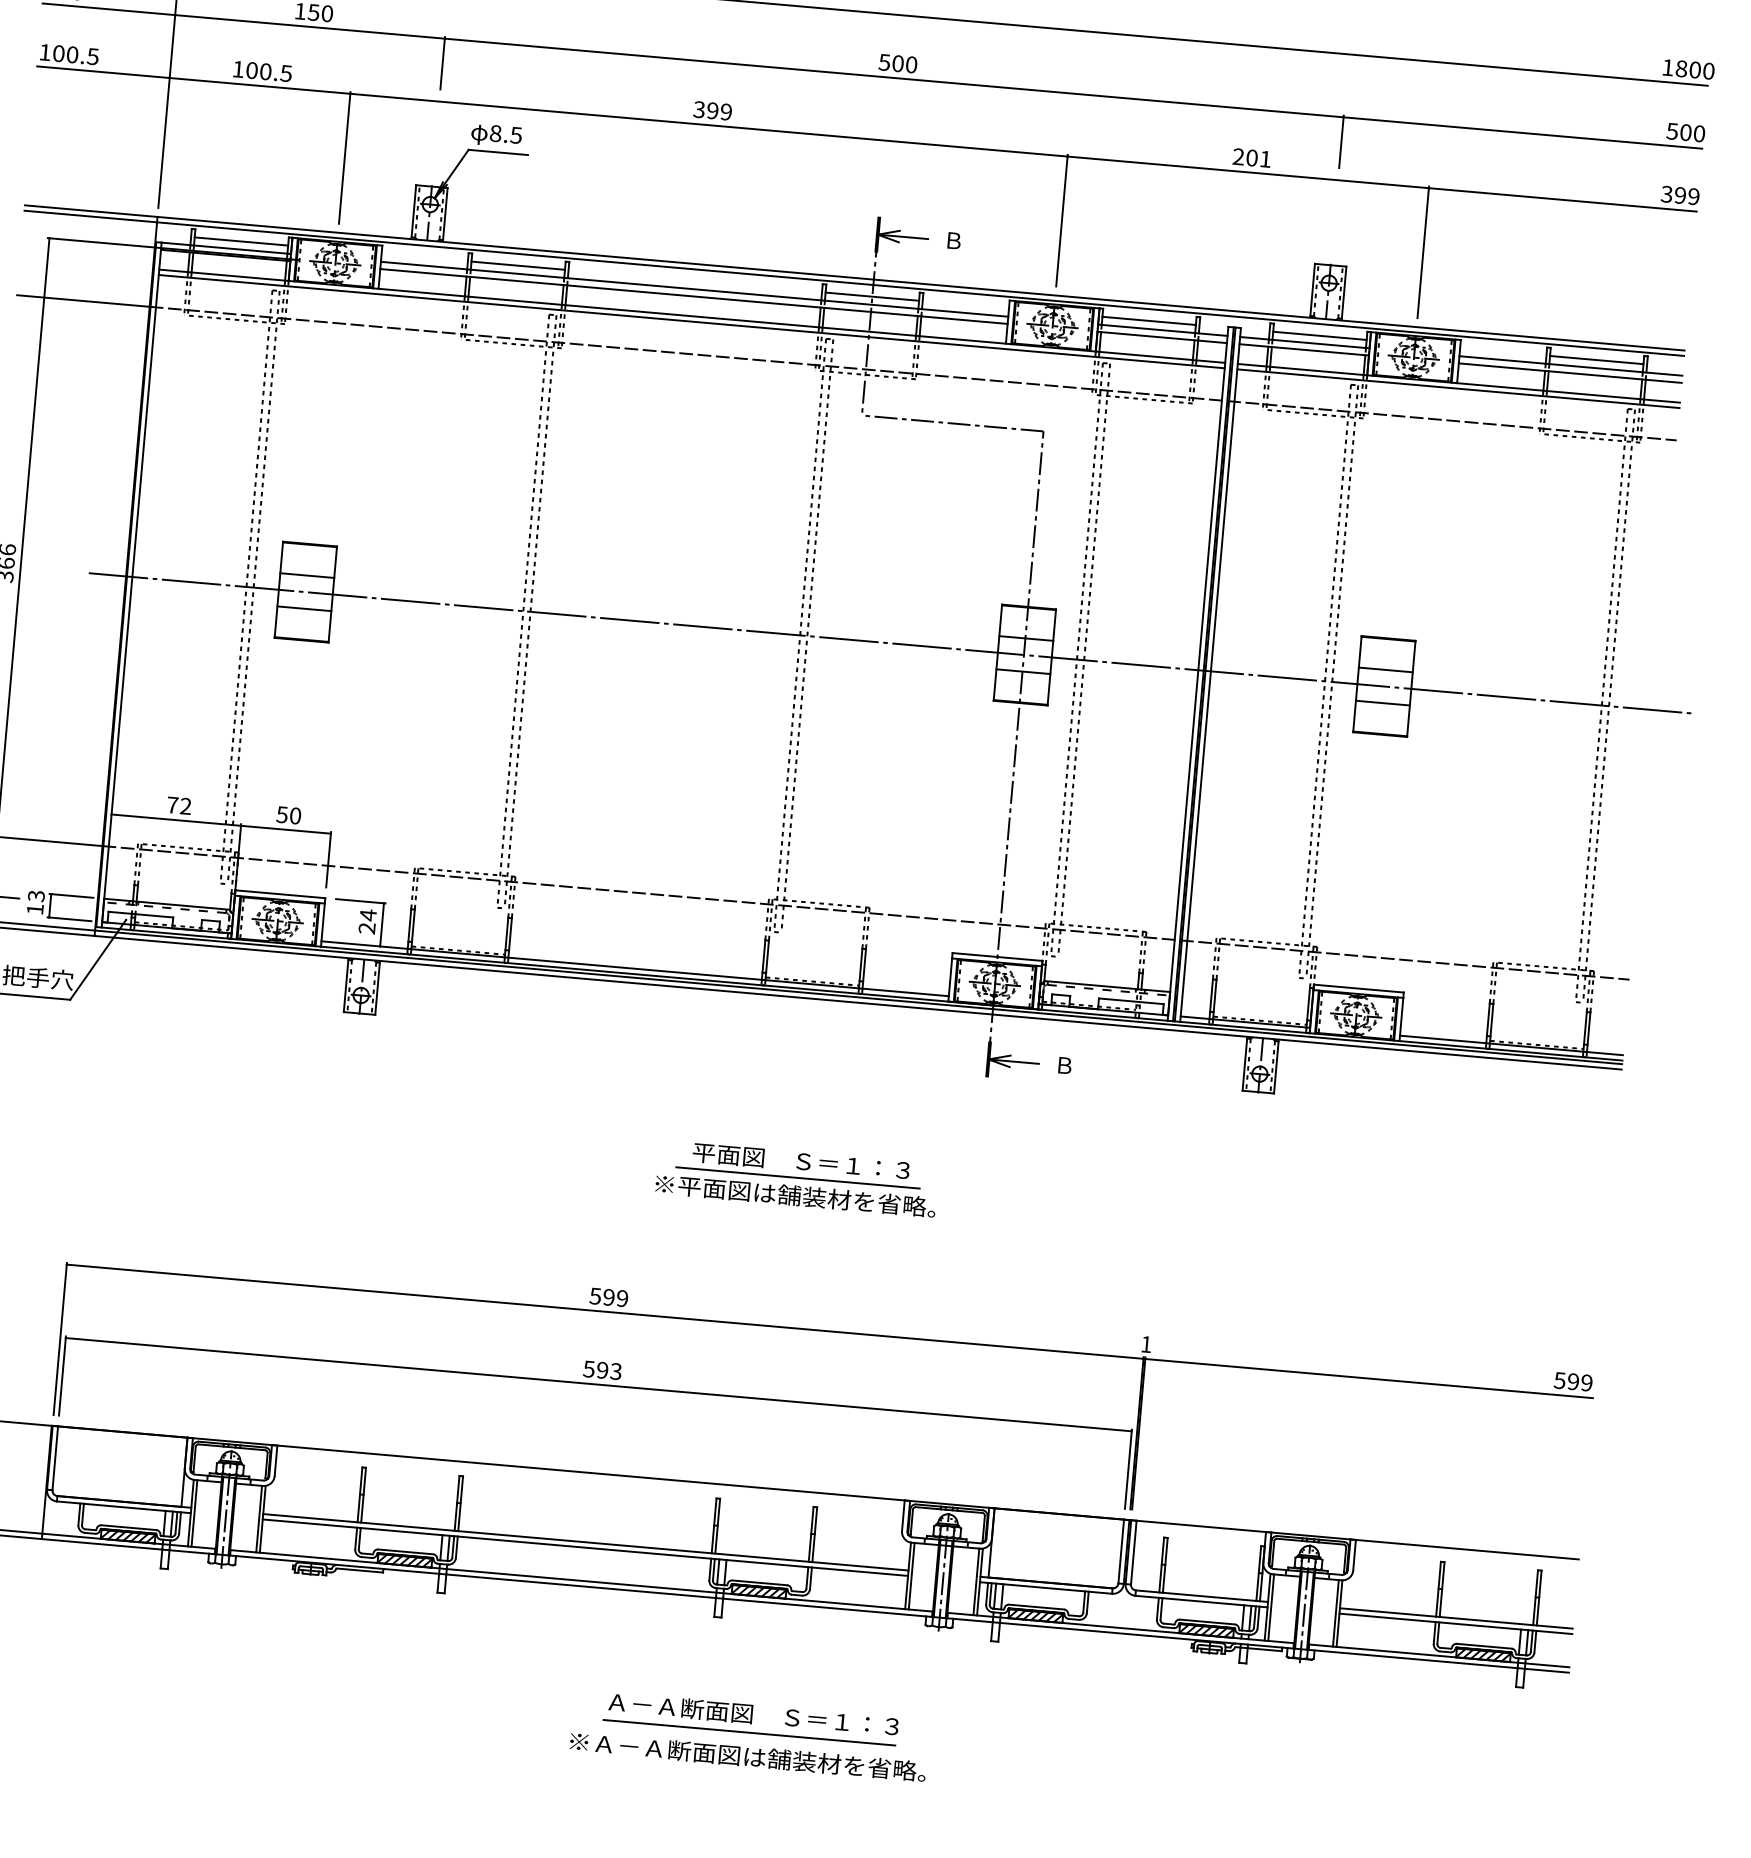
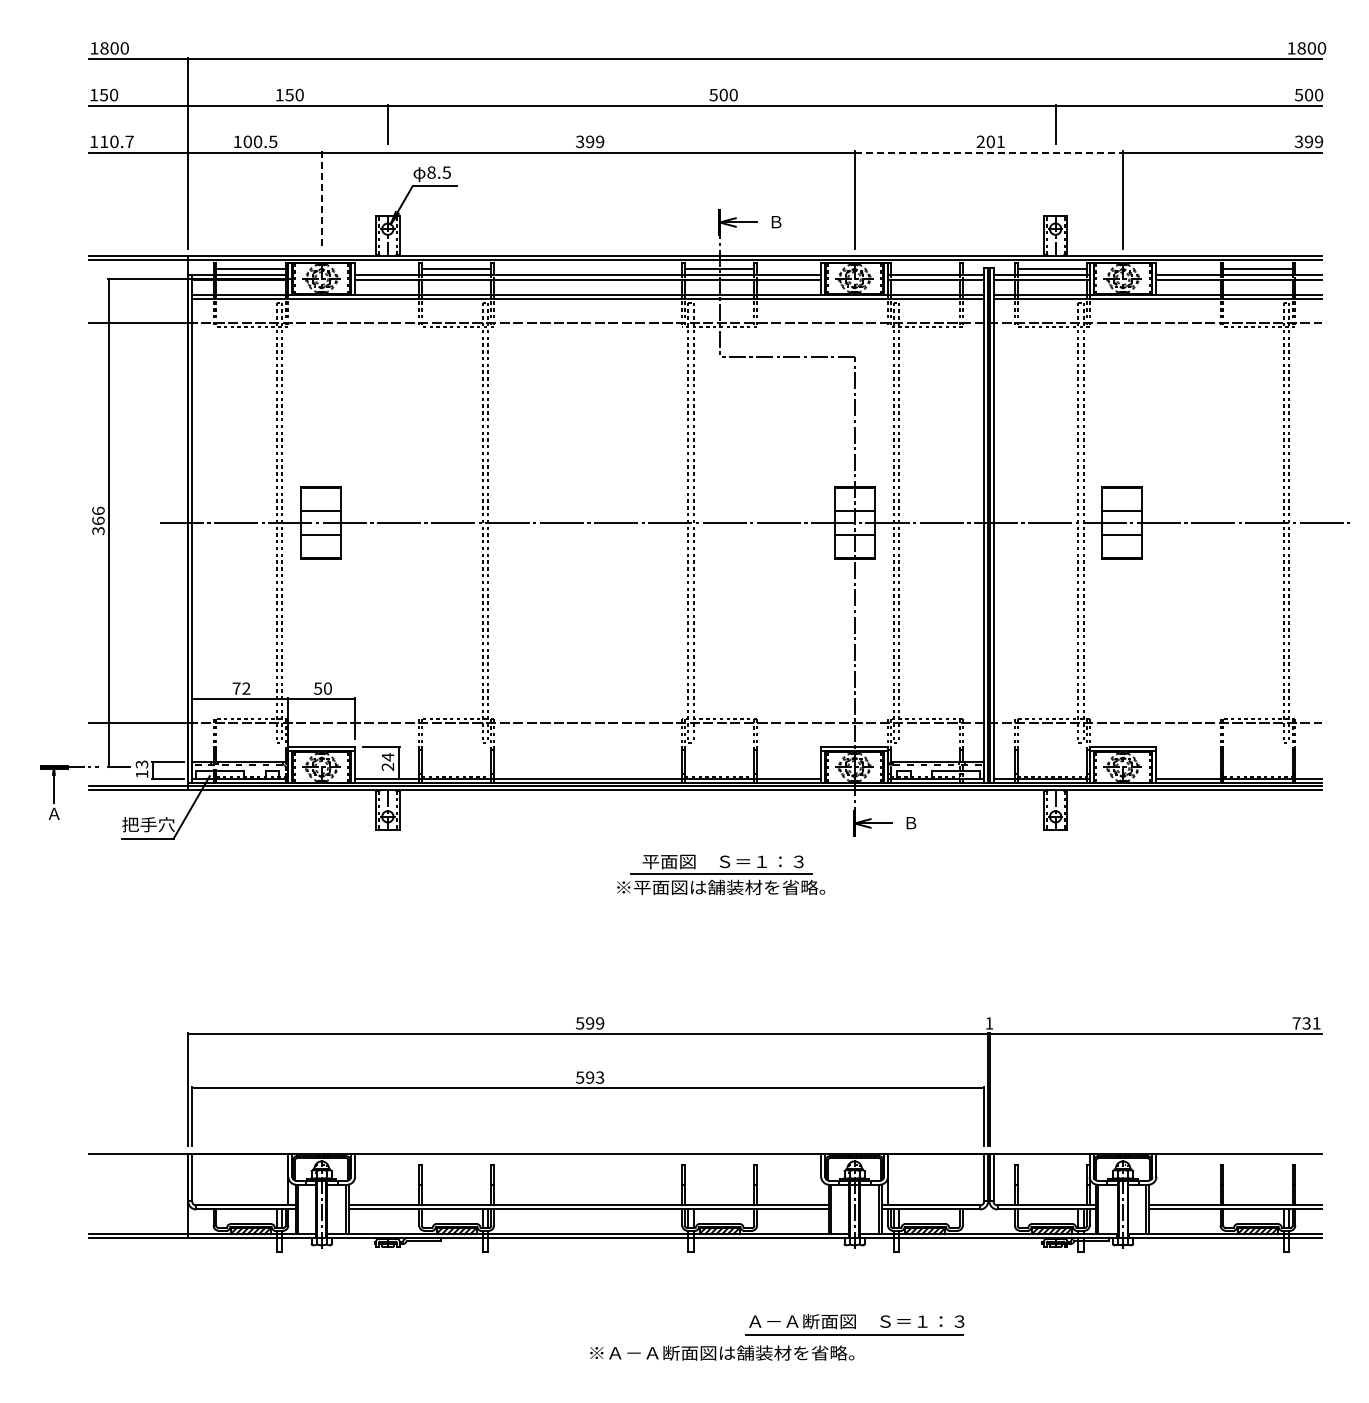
text: (75, 54) -> (116, 141), 100.5 -> 110.7
line: (344, 158) -> (321, 200), solid -> dashed
line: (1249, 172) -> (989, 152), solid -> dashed
line: (1149, 320) -> (925, 268), removed
part: (797, 1178) -> (721, 874), moved
text: (1573, 1381) -> (1306, 1023), 599 -> 731
part: (750, 1718) -> (854, 1324), moved

